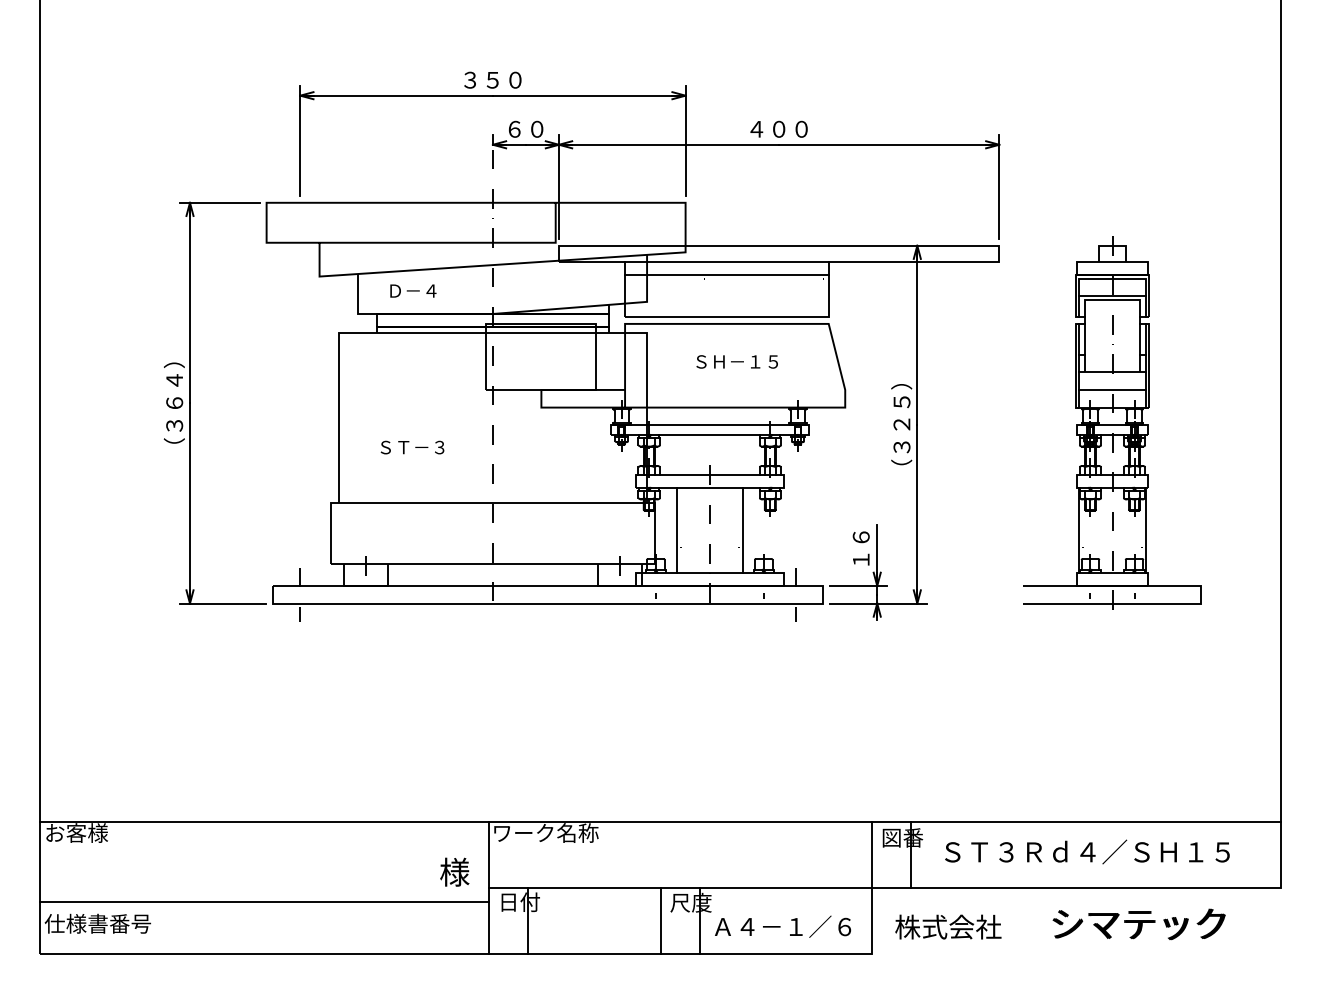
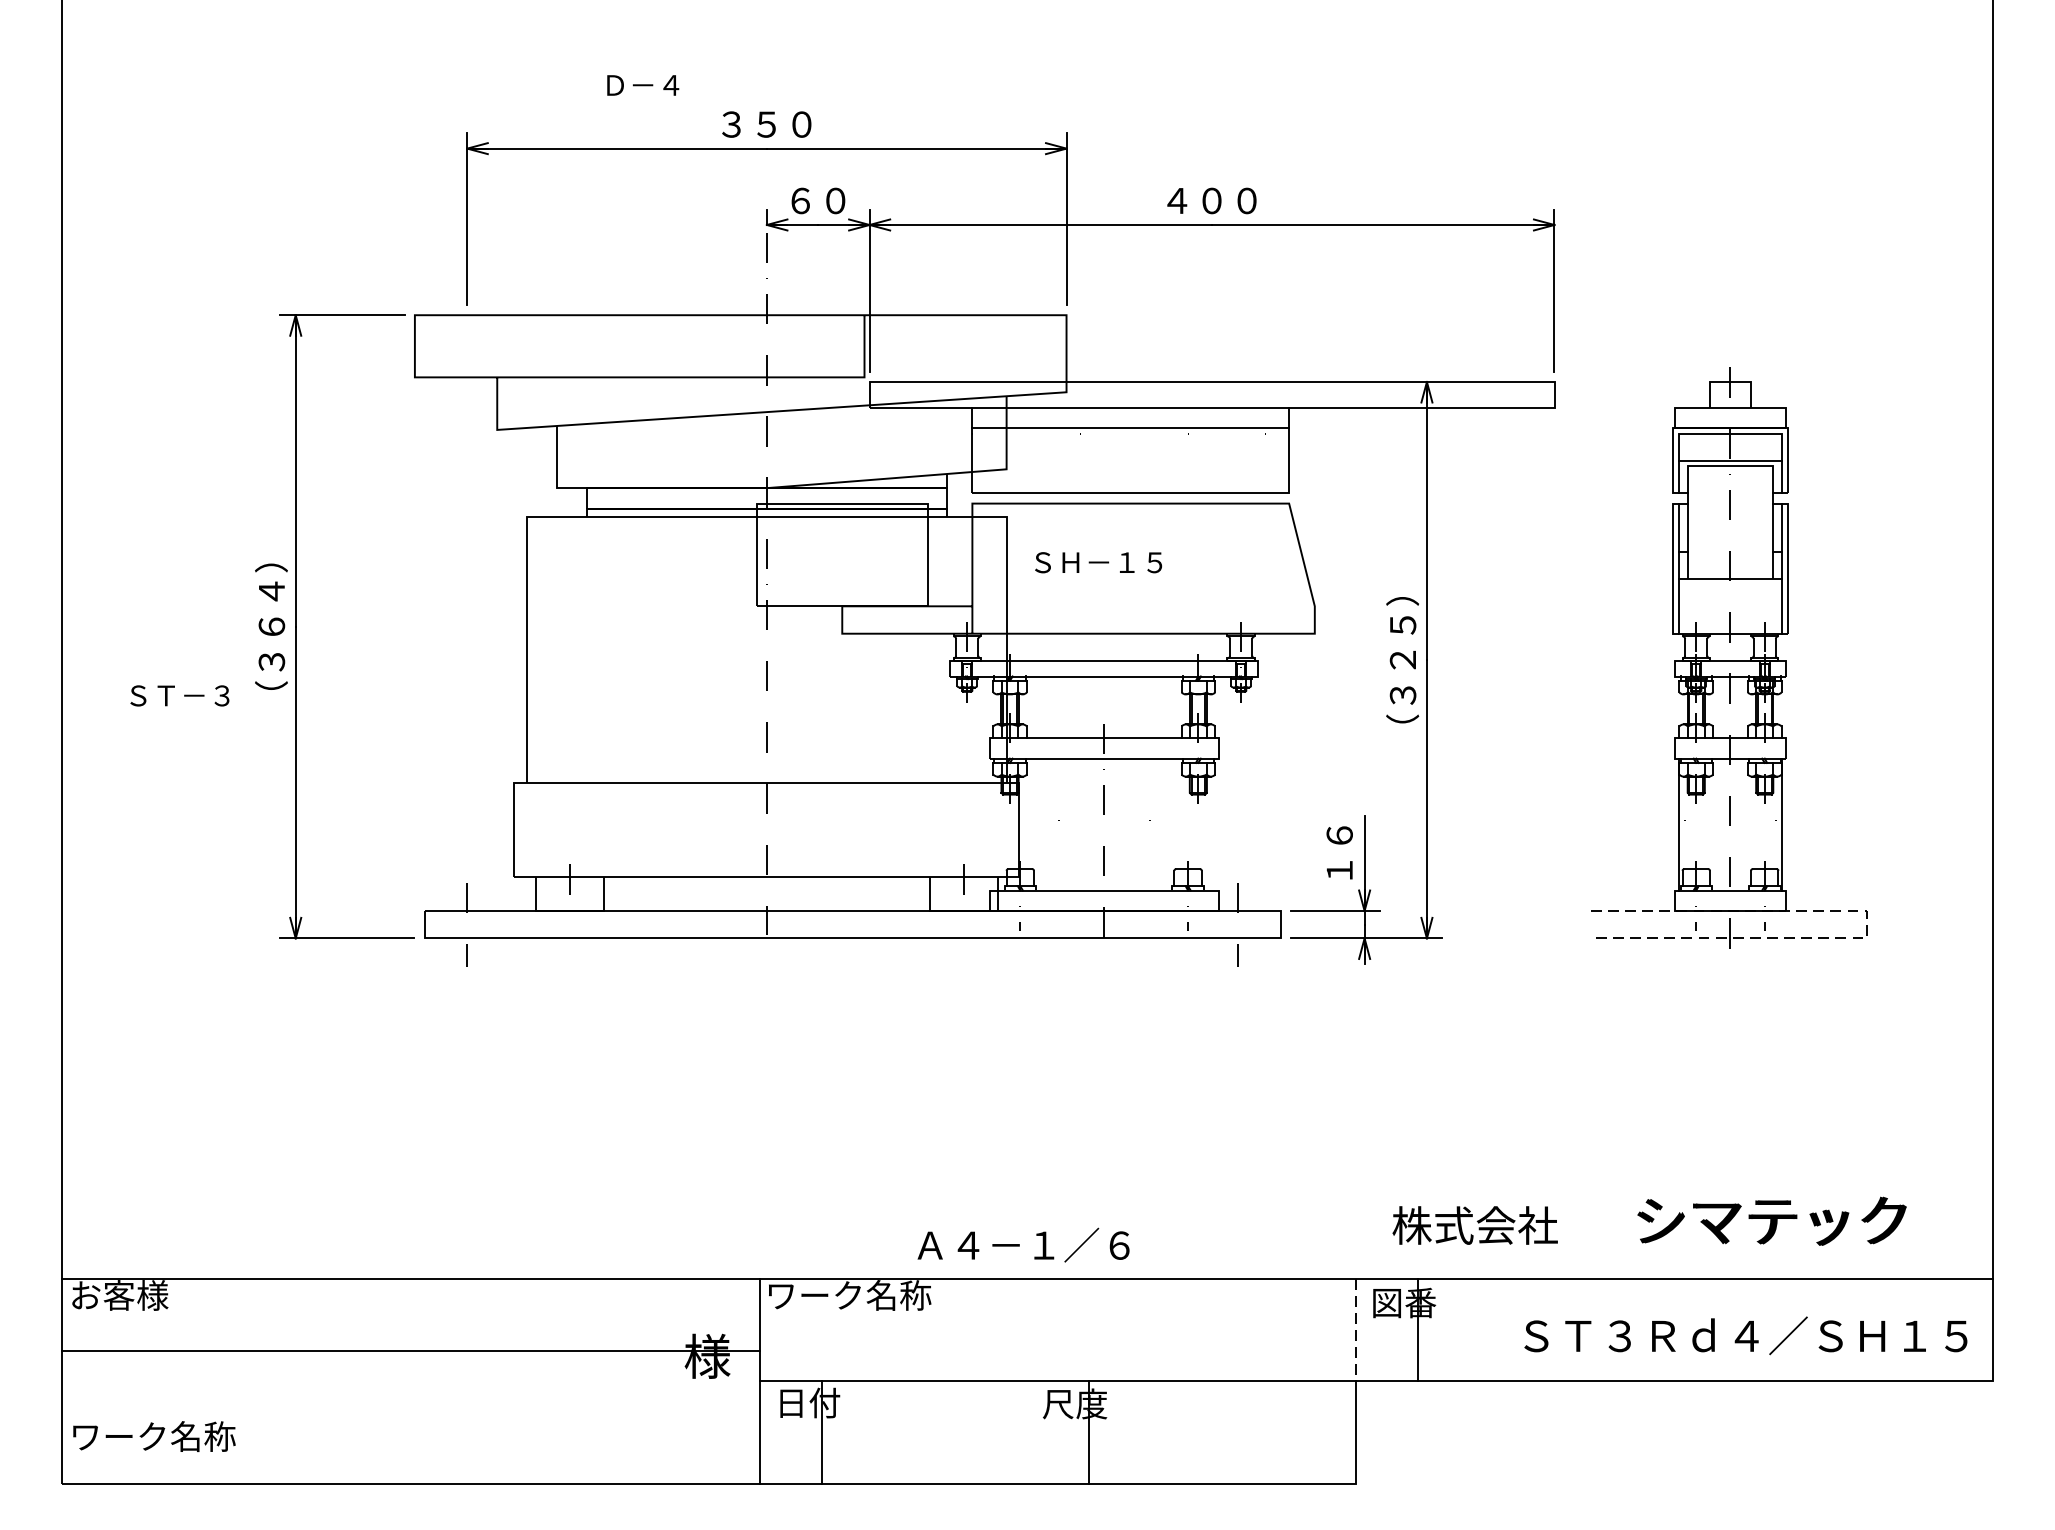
text: (413, 290) -> (643, 84), moved
text: (736, 361) -> (1097, 562), moved
line: (1112, 389) -> (1730, 605), removed
text: (412, 447) -> (179, 695), moved
line: (676, 529) -> (1052, 823), removed
line: (743, 529) -> (1156, 823), removed
line: (1200, 594) -> (1867, 924), solid -> dashed
text: (1087, 851) -> (1746, 1335), moved
line: (871, 855) -> (1355, 1330), solid -> dashed
line: (263, 901) -> (410, 1350), moved
line: (660, 921) -> (1027, 1433), removed
text: (97, 923) -> (151, 1436), 仕様書番号 -> ワーク名称
text: (1060, 924) -> (1649, 1221), moved
text: (783, 926) -> (1024, 1244), moved

